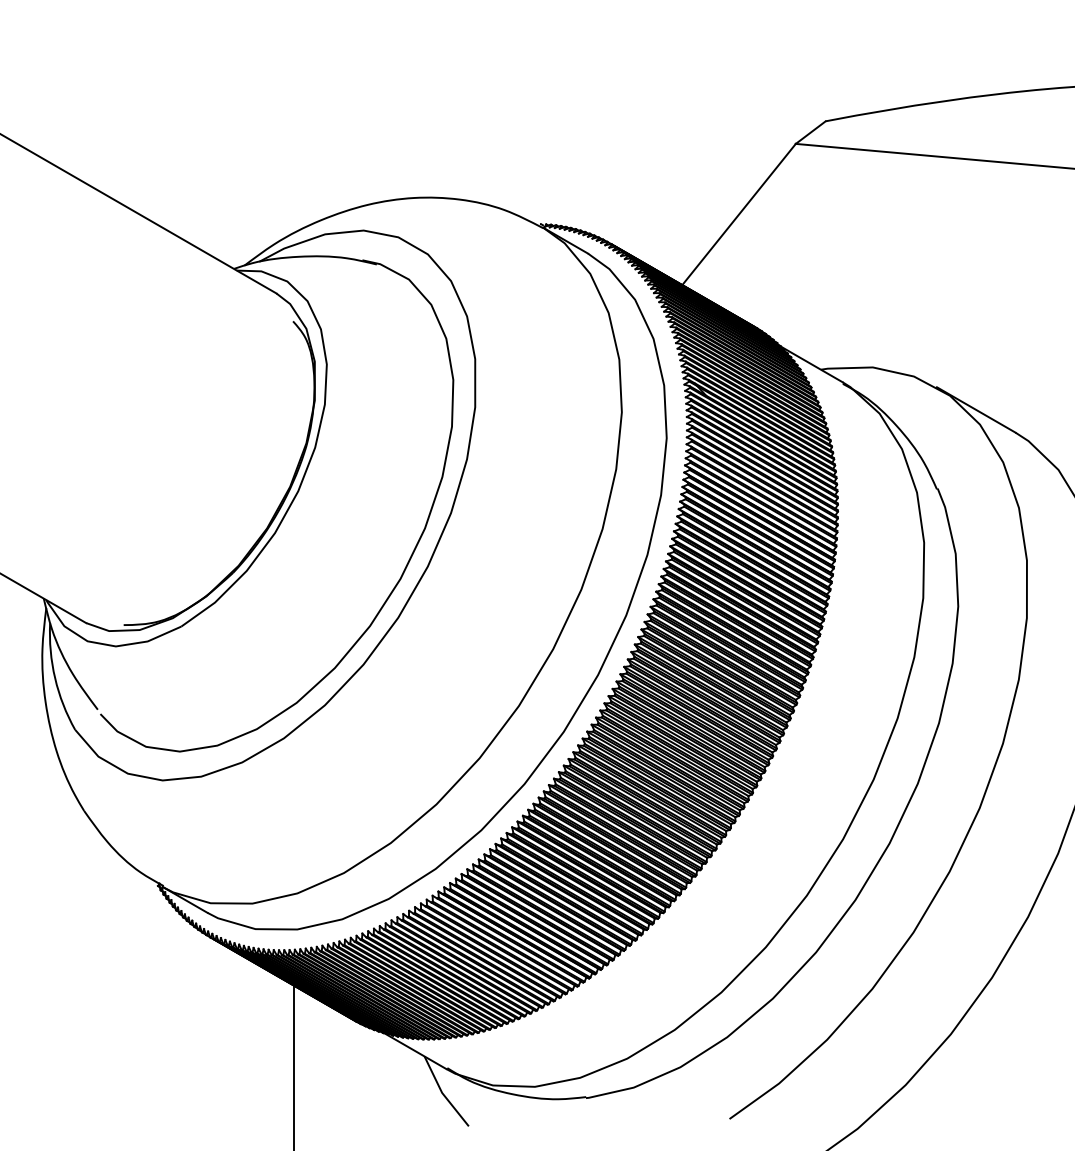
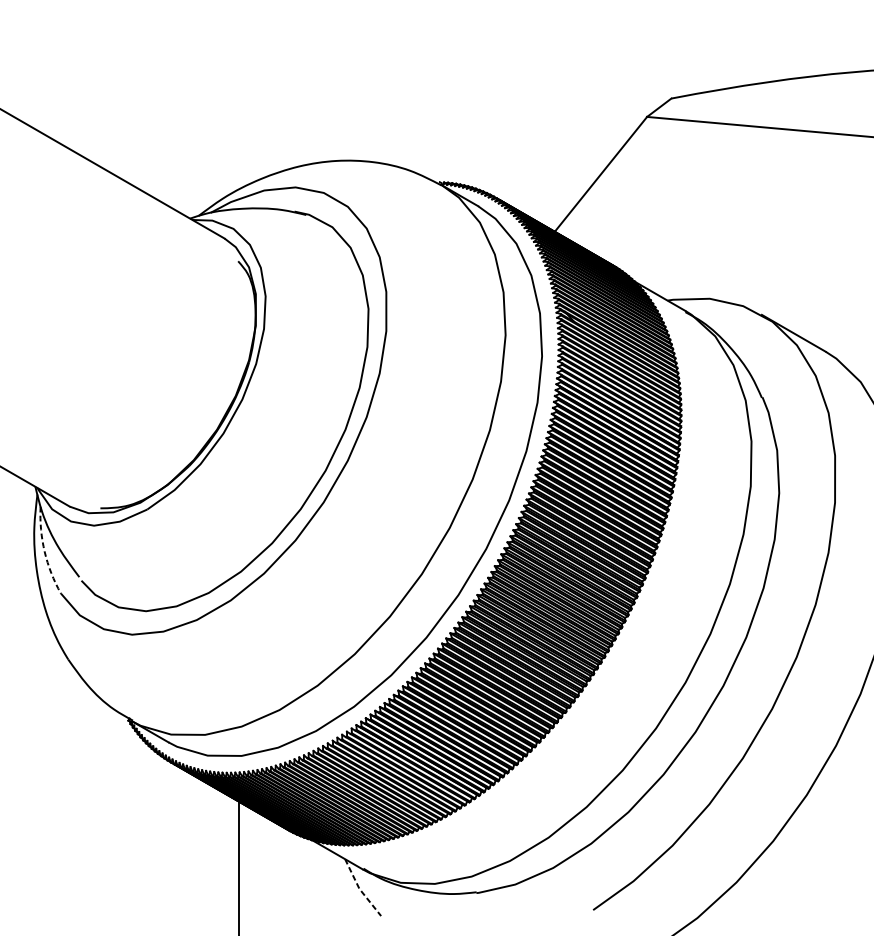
arc: (55, 678) -> (44, 551), solid -> dashed
line: (442, 1093) -> (359, 889), solid -> dashed

